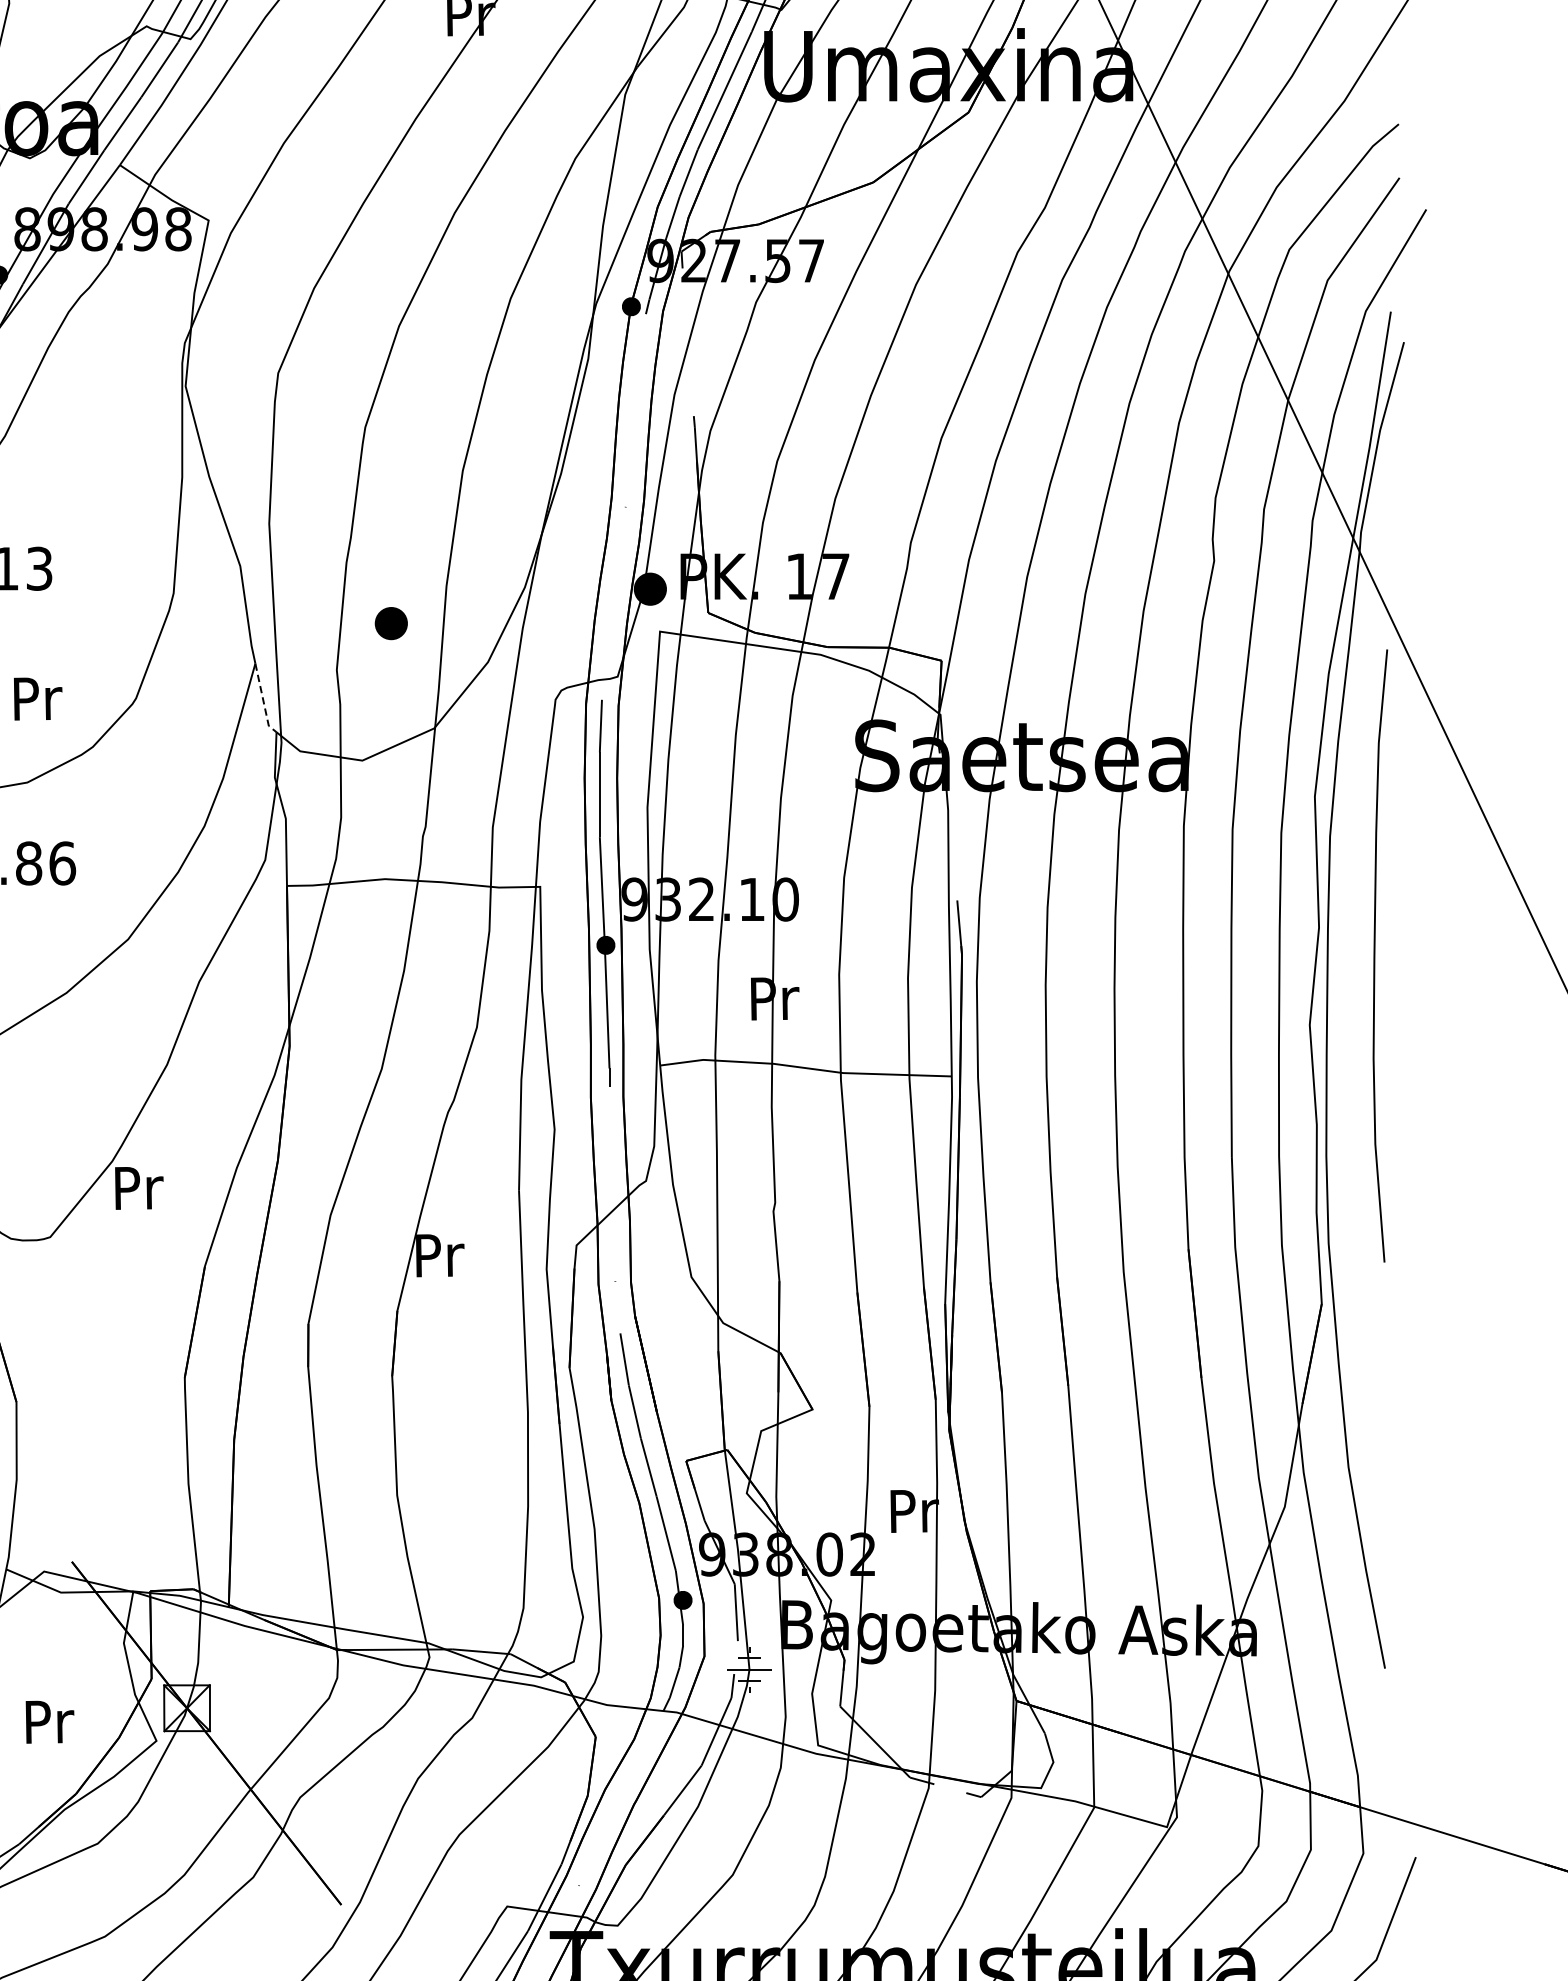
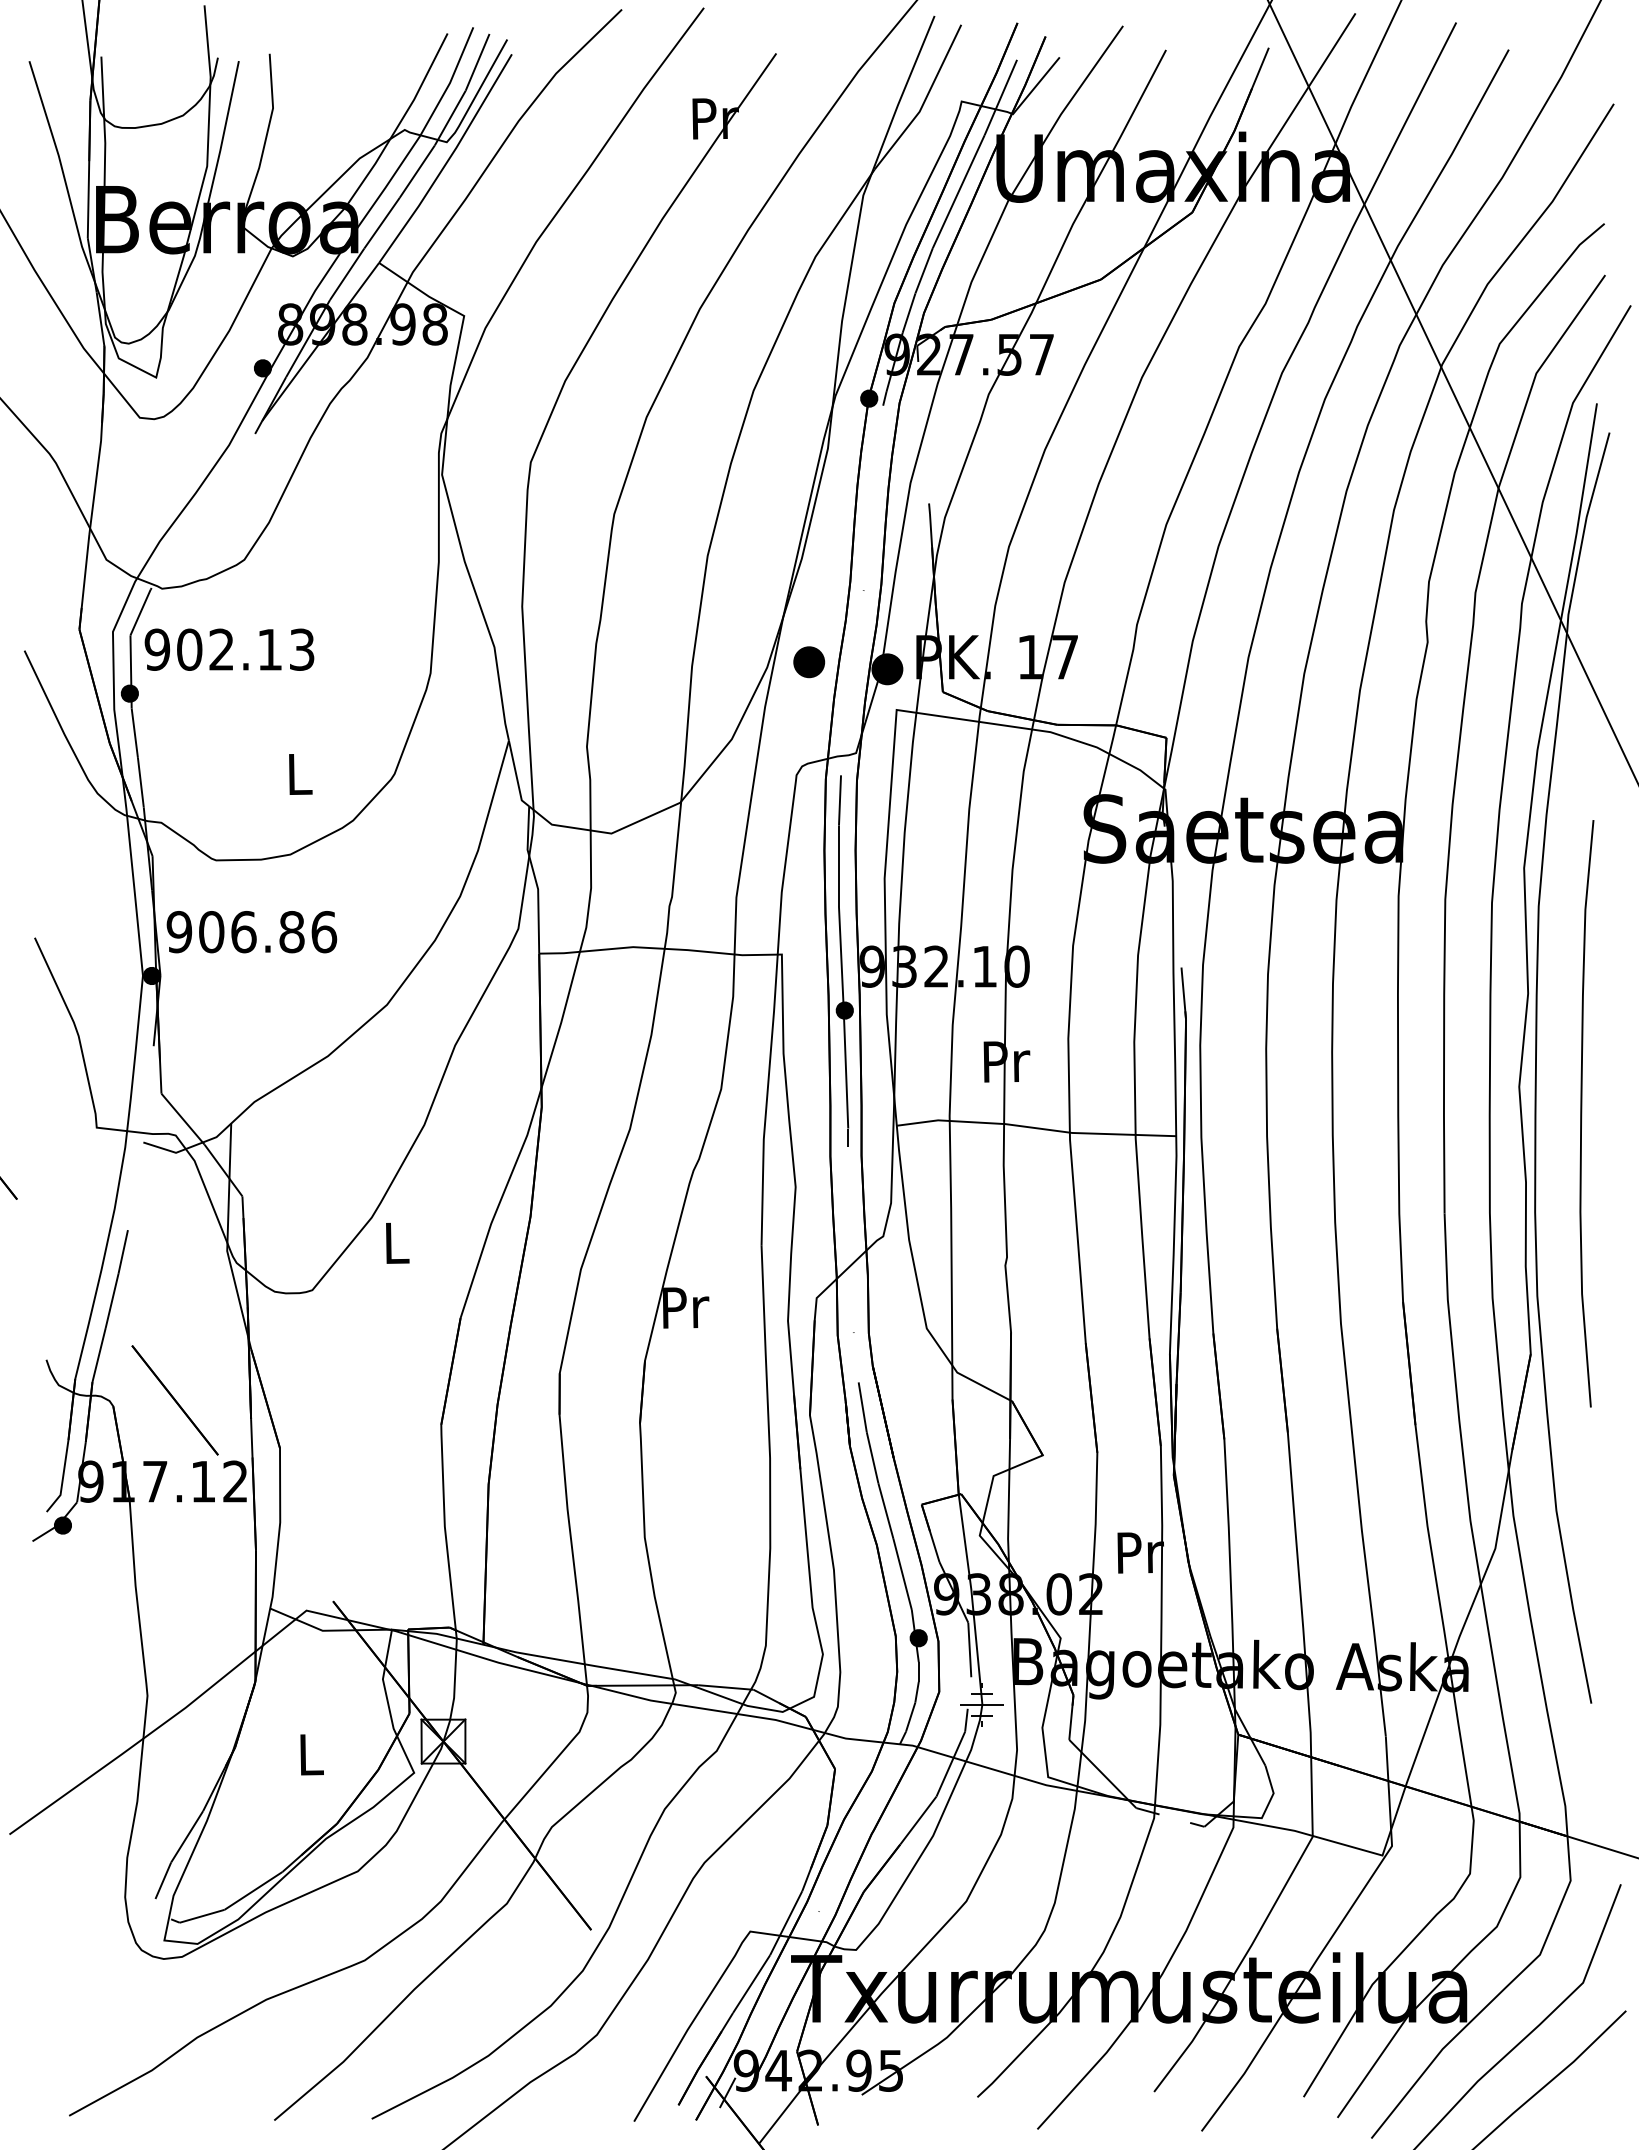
part: (391, 623) -> (809, 662), moved
text: (37, 698) -> (300, 774), Pr -> L
line: (263, 701) -> (516, 776), dashed -> solid
curve: (1375, 955) -> (1582, 1113), moved
text: (139, 1187) -> (397, 1242), Pr -> L
text: (50, 1721) -> (312, 1754), Pr -> L

